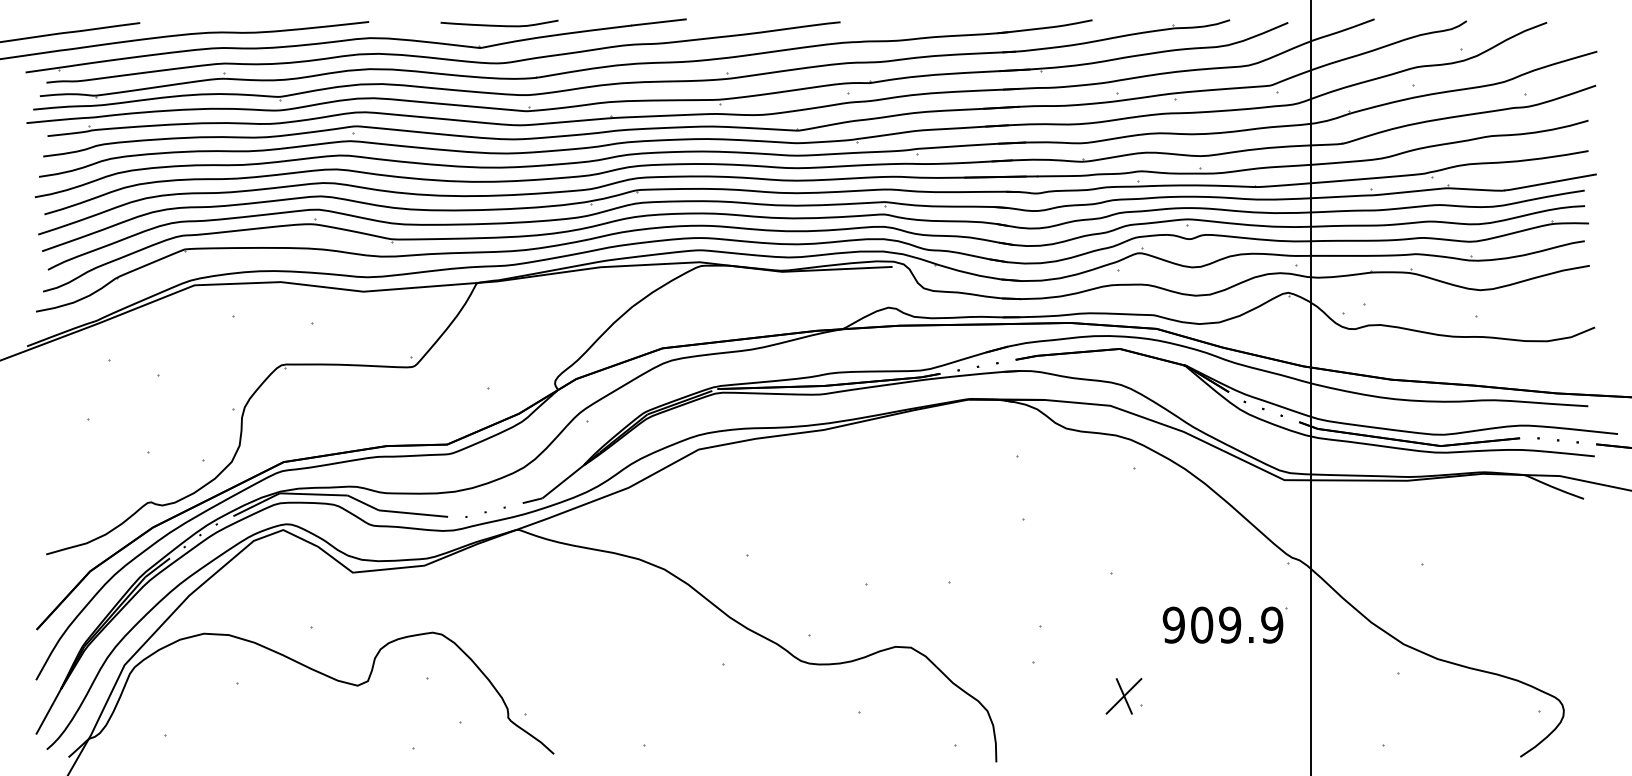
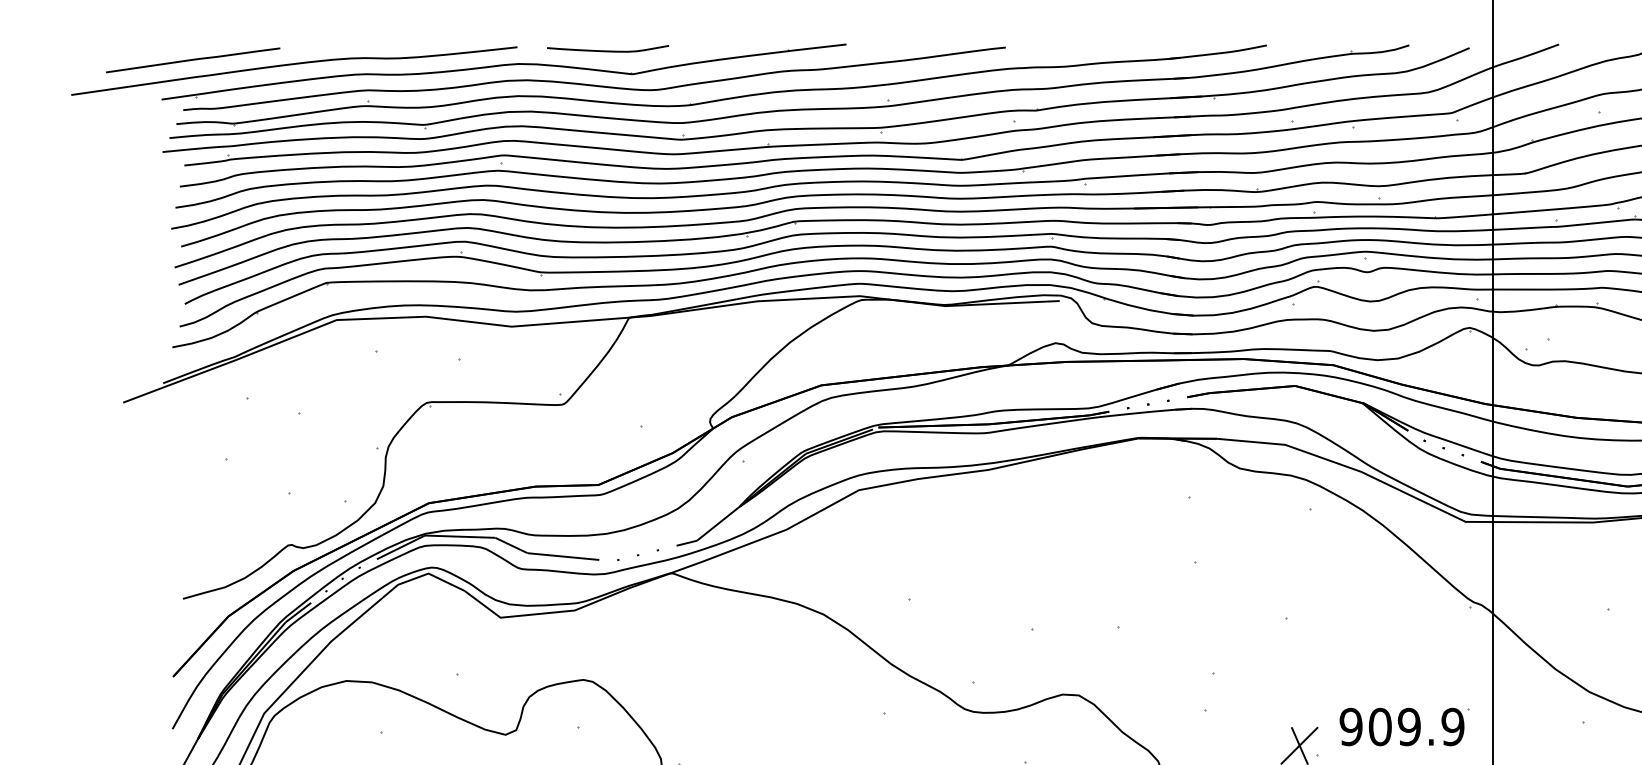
curve: (499, 25) -> (607, 50), moved
part: (1224, 624) -> (1403, 726), moved

